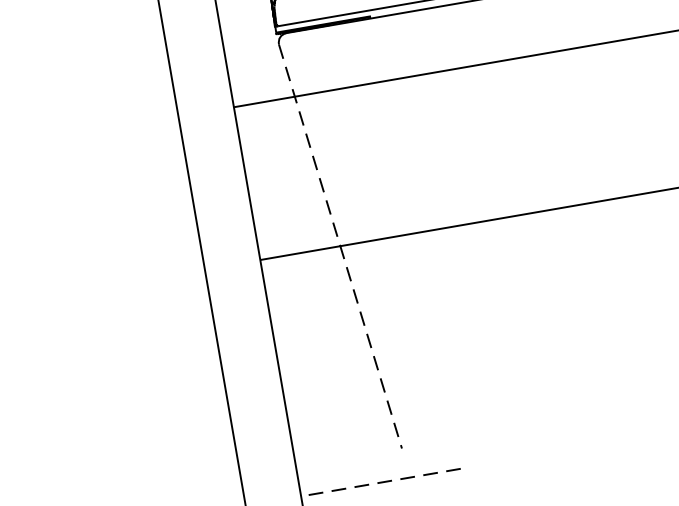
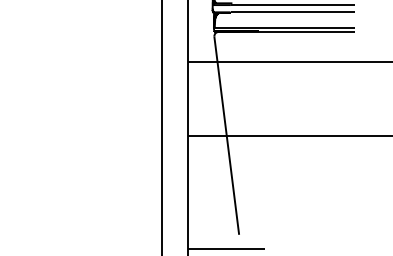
line: (339, 246) -> (226, 135), dashed -> solid
line: (380, 481) -> (226, 248), dashed -> solid

